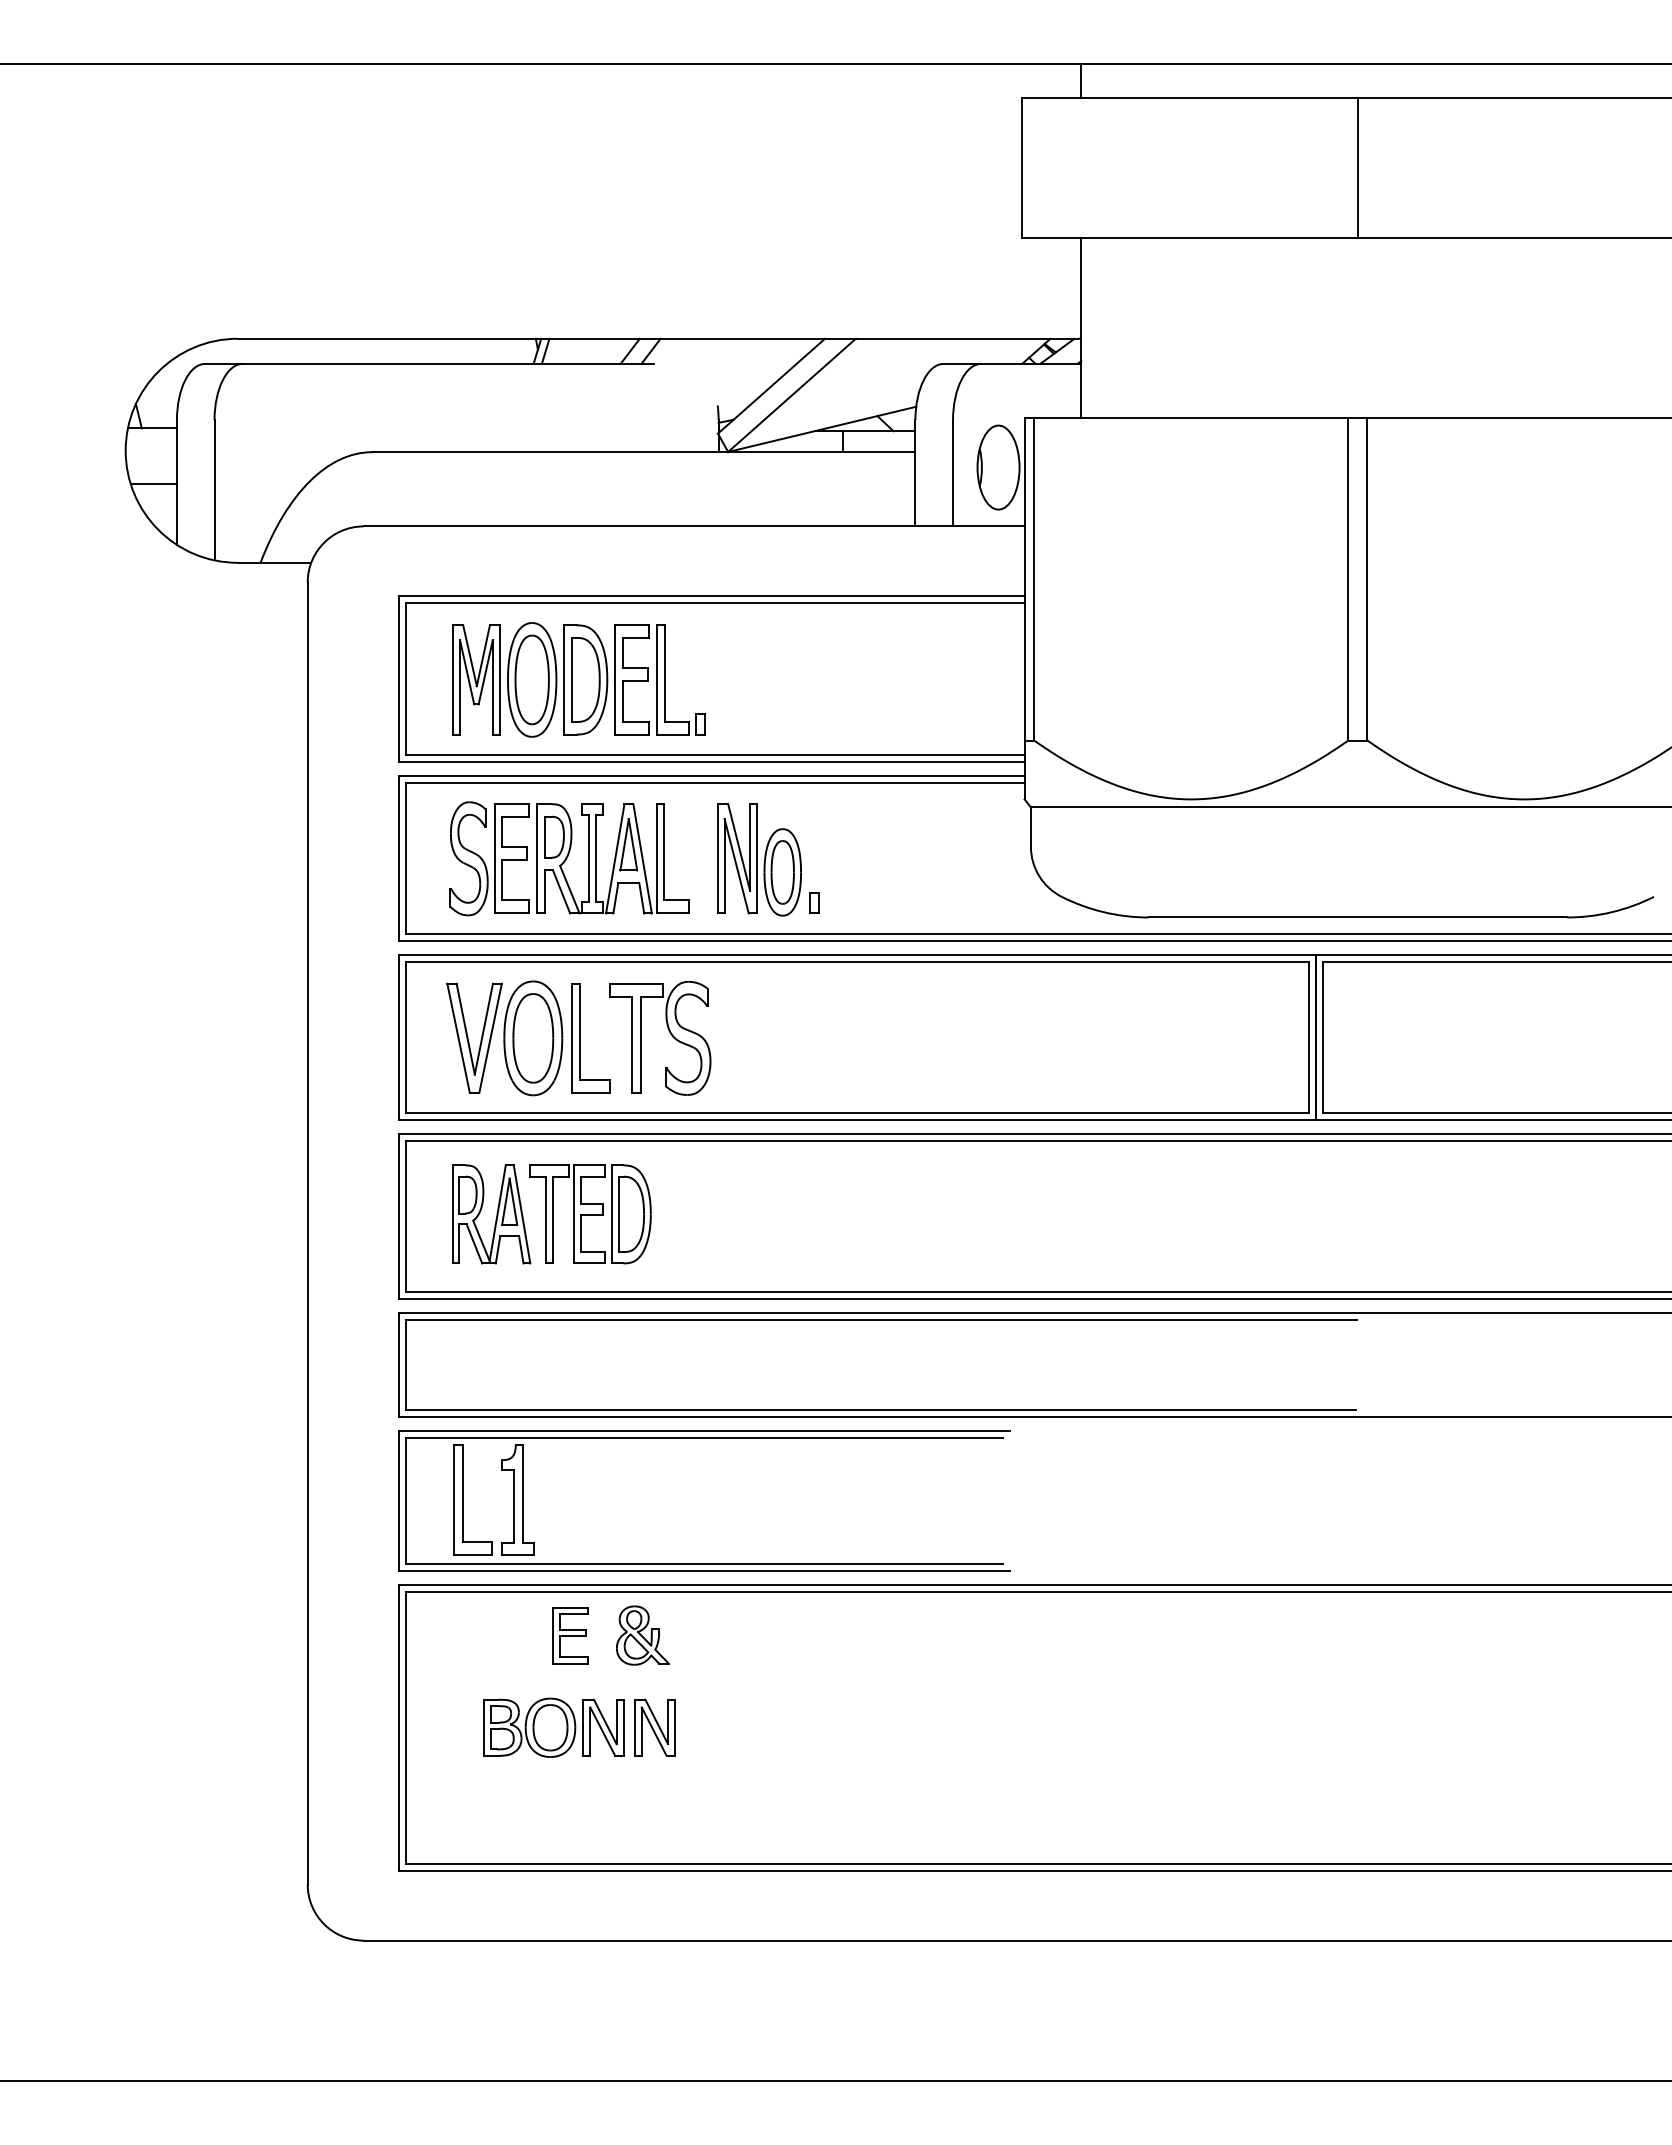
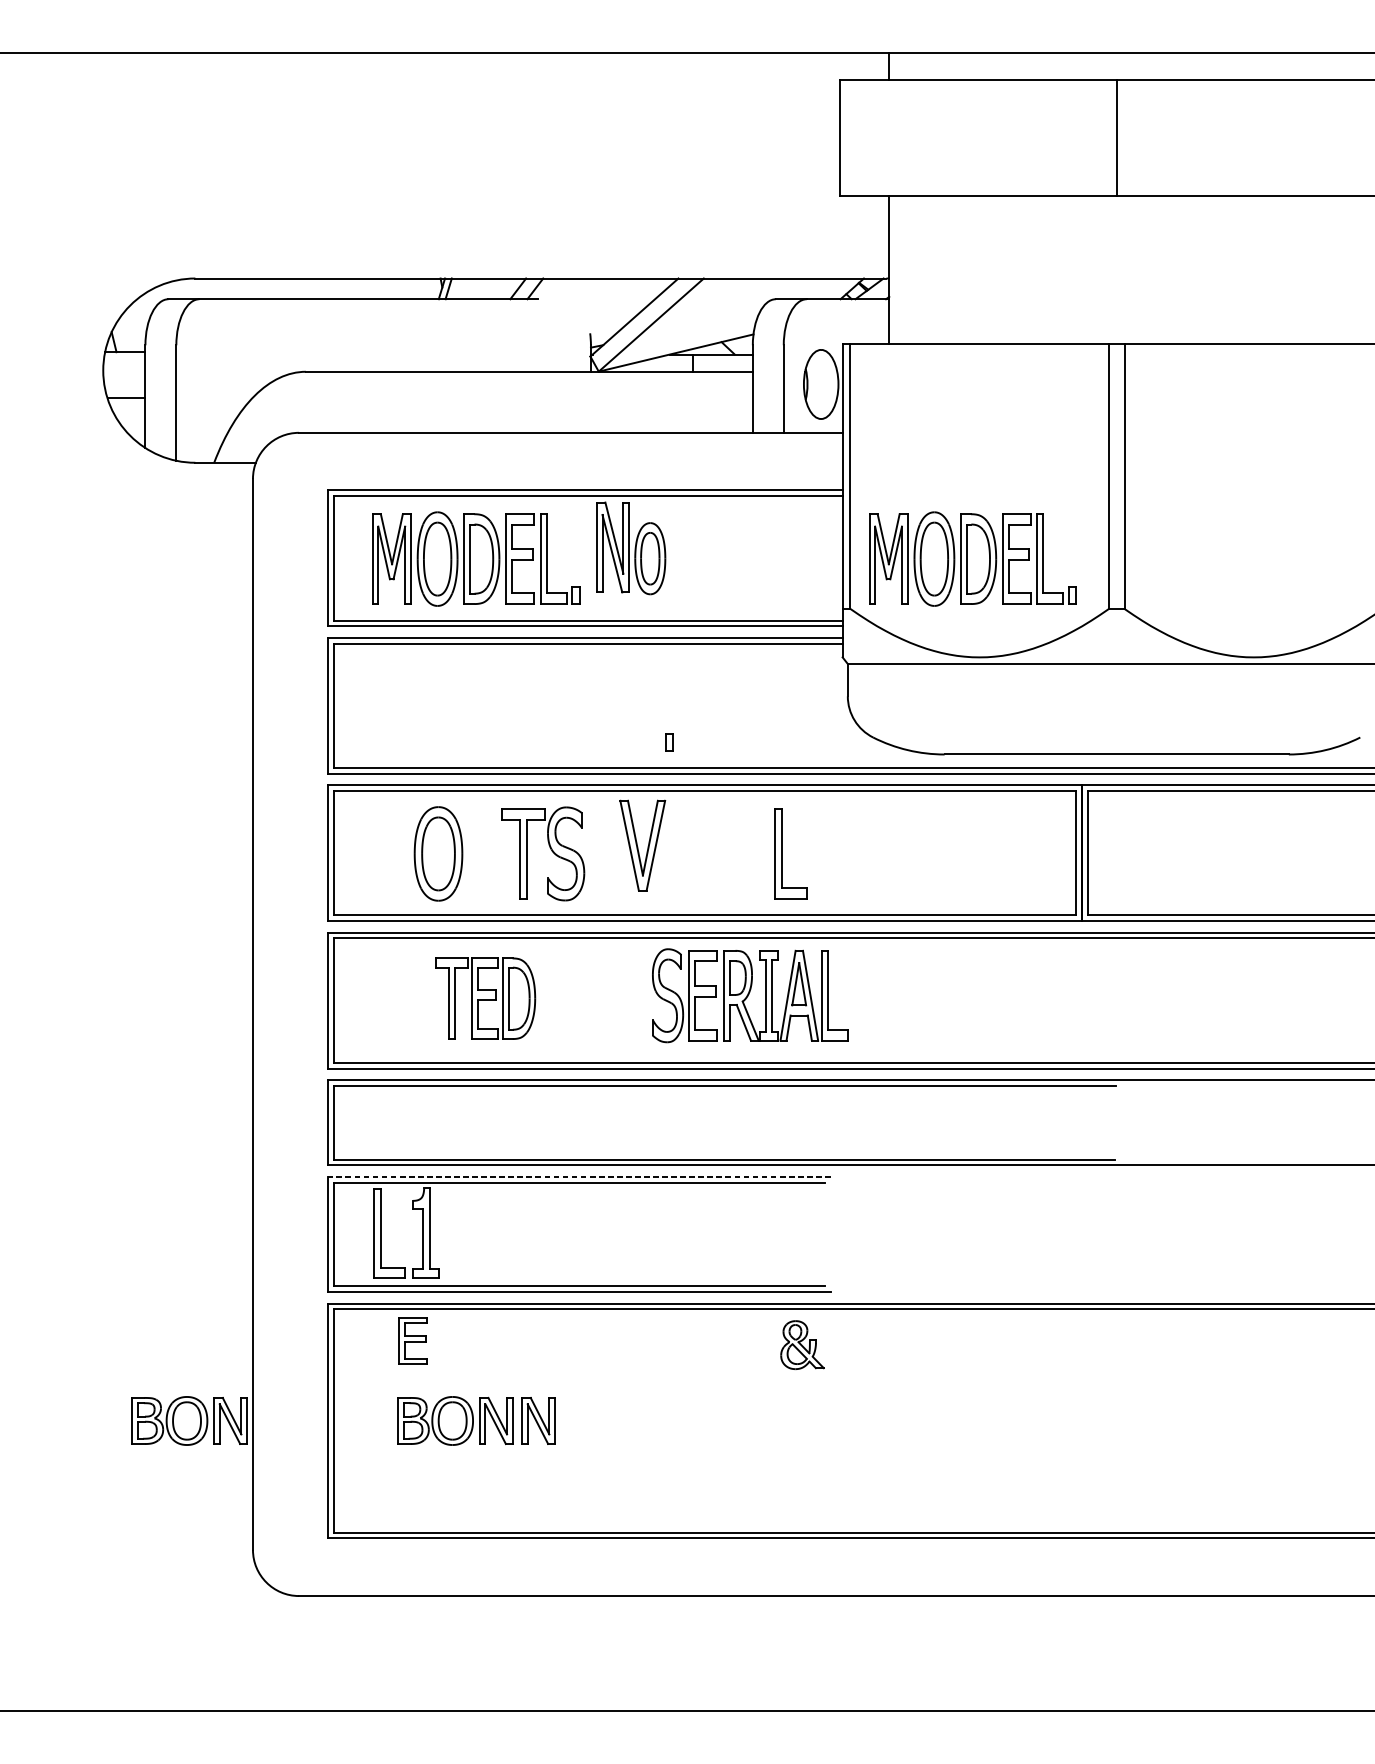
part: (1182, 679) -> (972, 558), added
part: (569, 858) -> (750, 995), moved
part: (759, 859) -> (631, 548), moved
part: (474, 1037) -> (642, 844), moved
part: (580, 1038) -> (782, 854), moved
part: (491, 1214) -> (404, 998), removed
line: (704, 1430) -> (579, 1176), solid -> dashed
part: (570, 1635) -> (413, 1340), moved
part: (642, 1635) -> (802, 1345), moved
part: (230, 1727) -> (189, 1420), added

